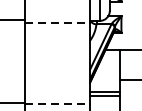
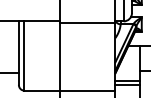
line: (57, 23) -> (87, 23), dashed -> solid
line: (57, 104) -> (87, 91), dashed -> solid

